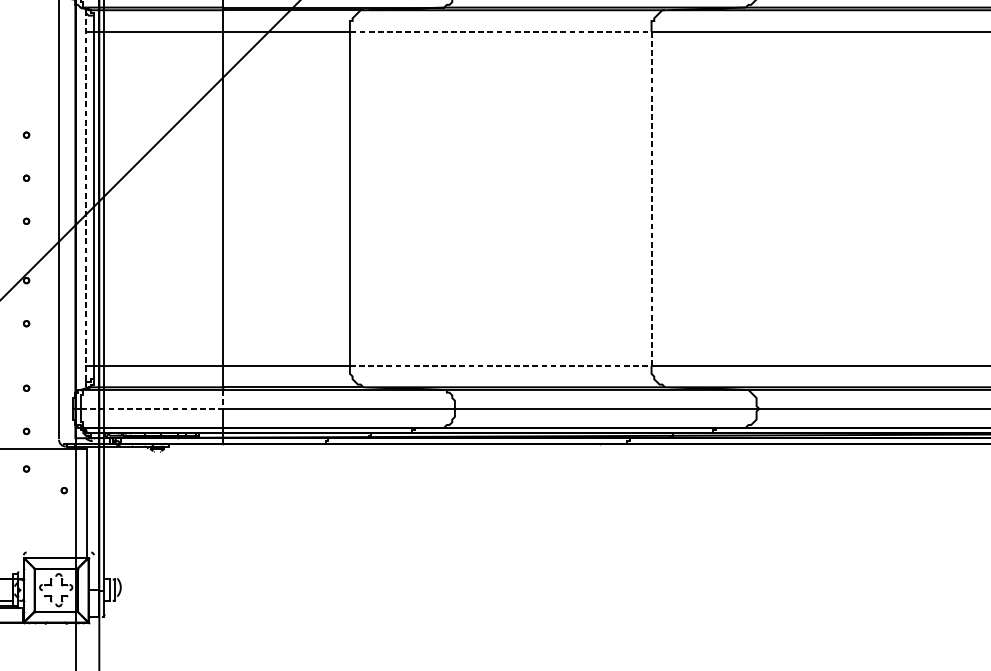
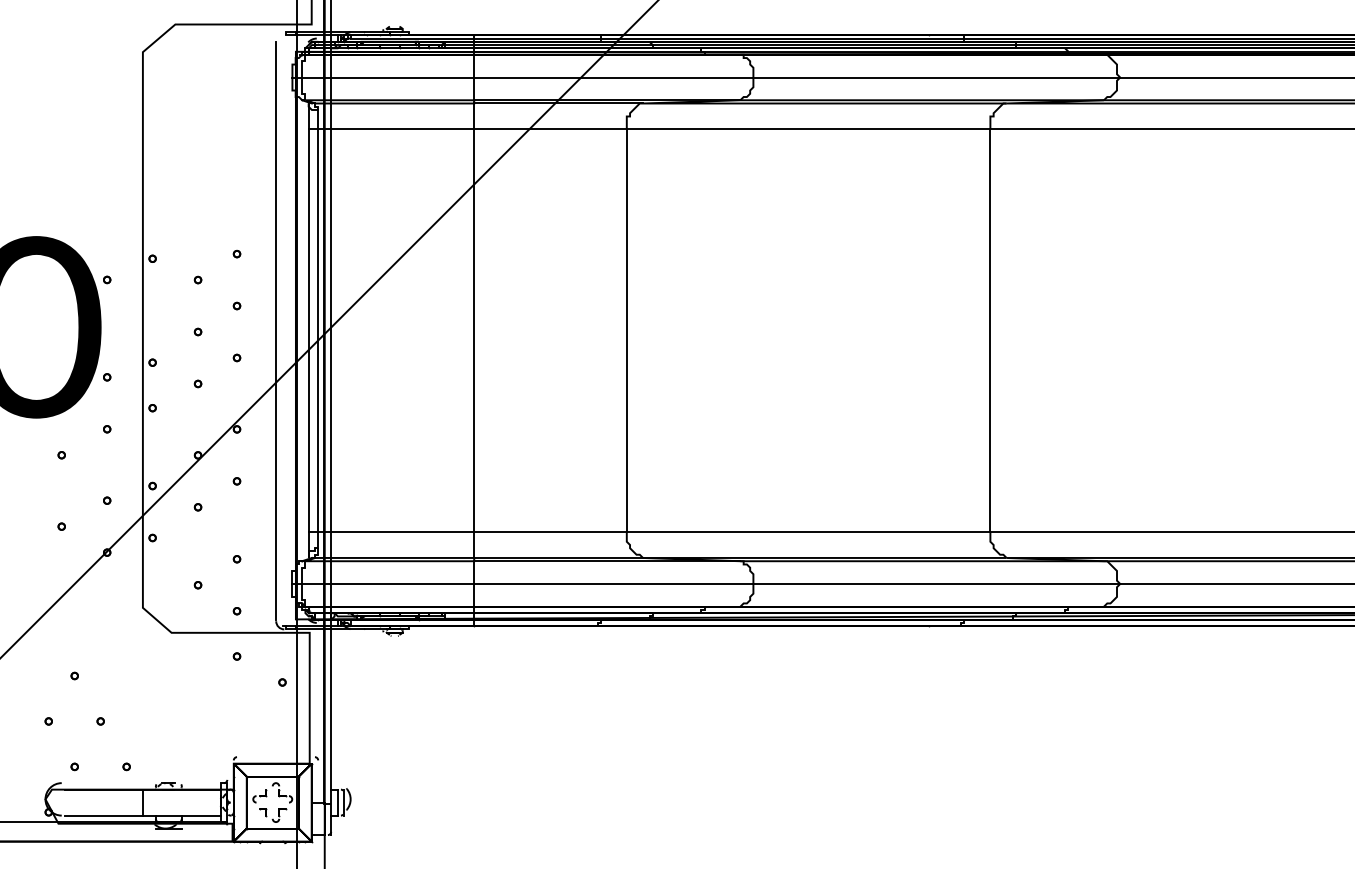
line: (651, 198) -> (990, 330), dashed -> solid
line: (85, 199) -> (308, 331), dashed -> solid
line: (161, 408) -> (399, 583), dashed -> solid

